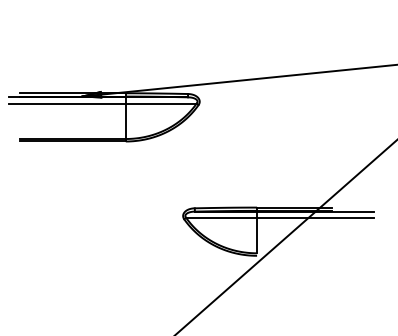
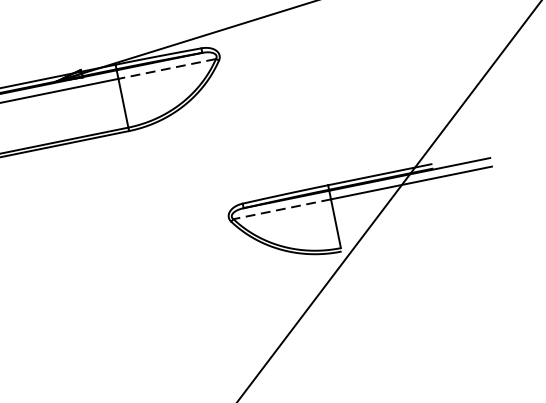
line: (160, 103) -> (166, 69), solid -> dashed
line: (221, 217) -> (281, 208), solid -> dashed

